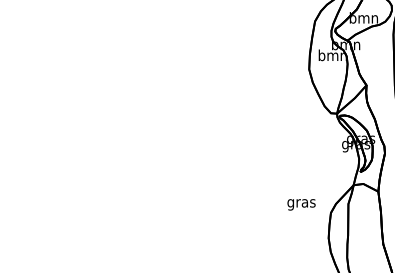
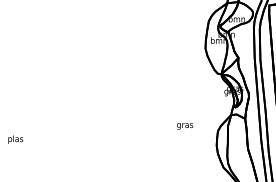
text: (302, 204) -> (185, 126), moved

